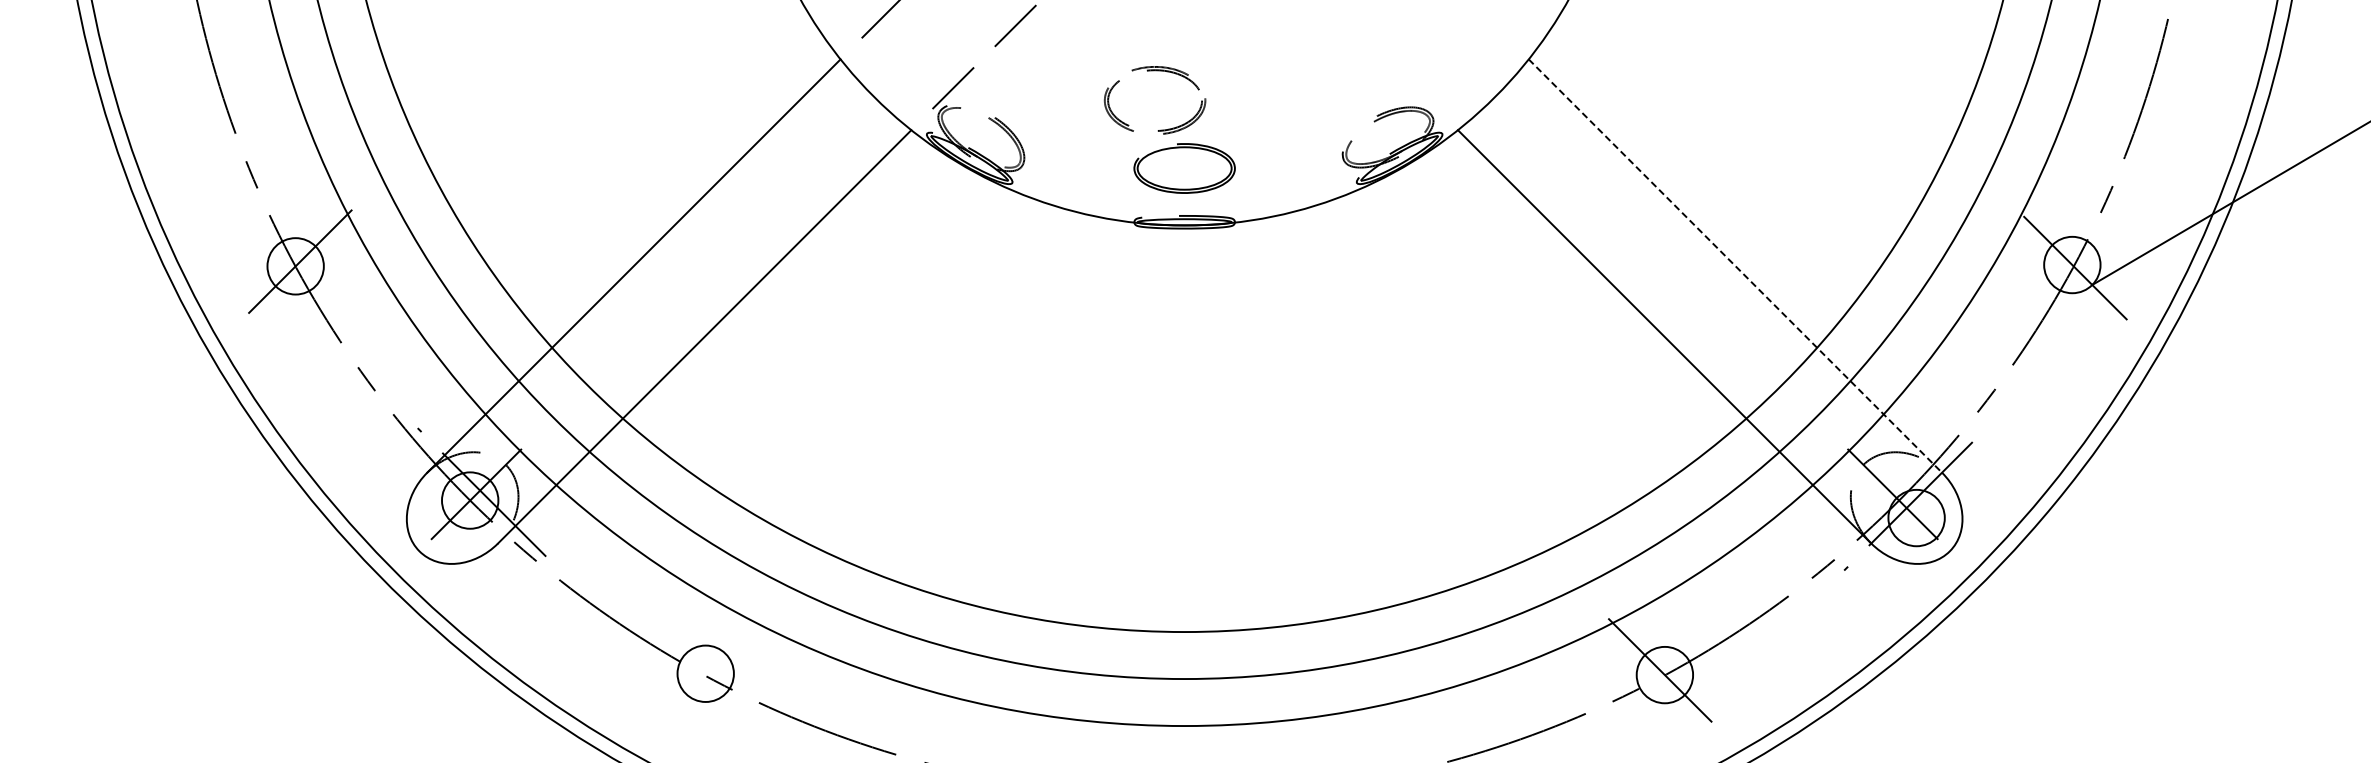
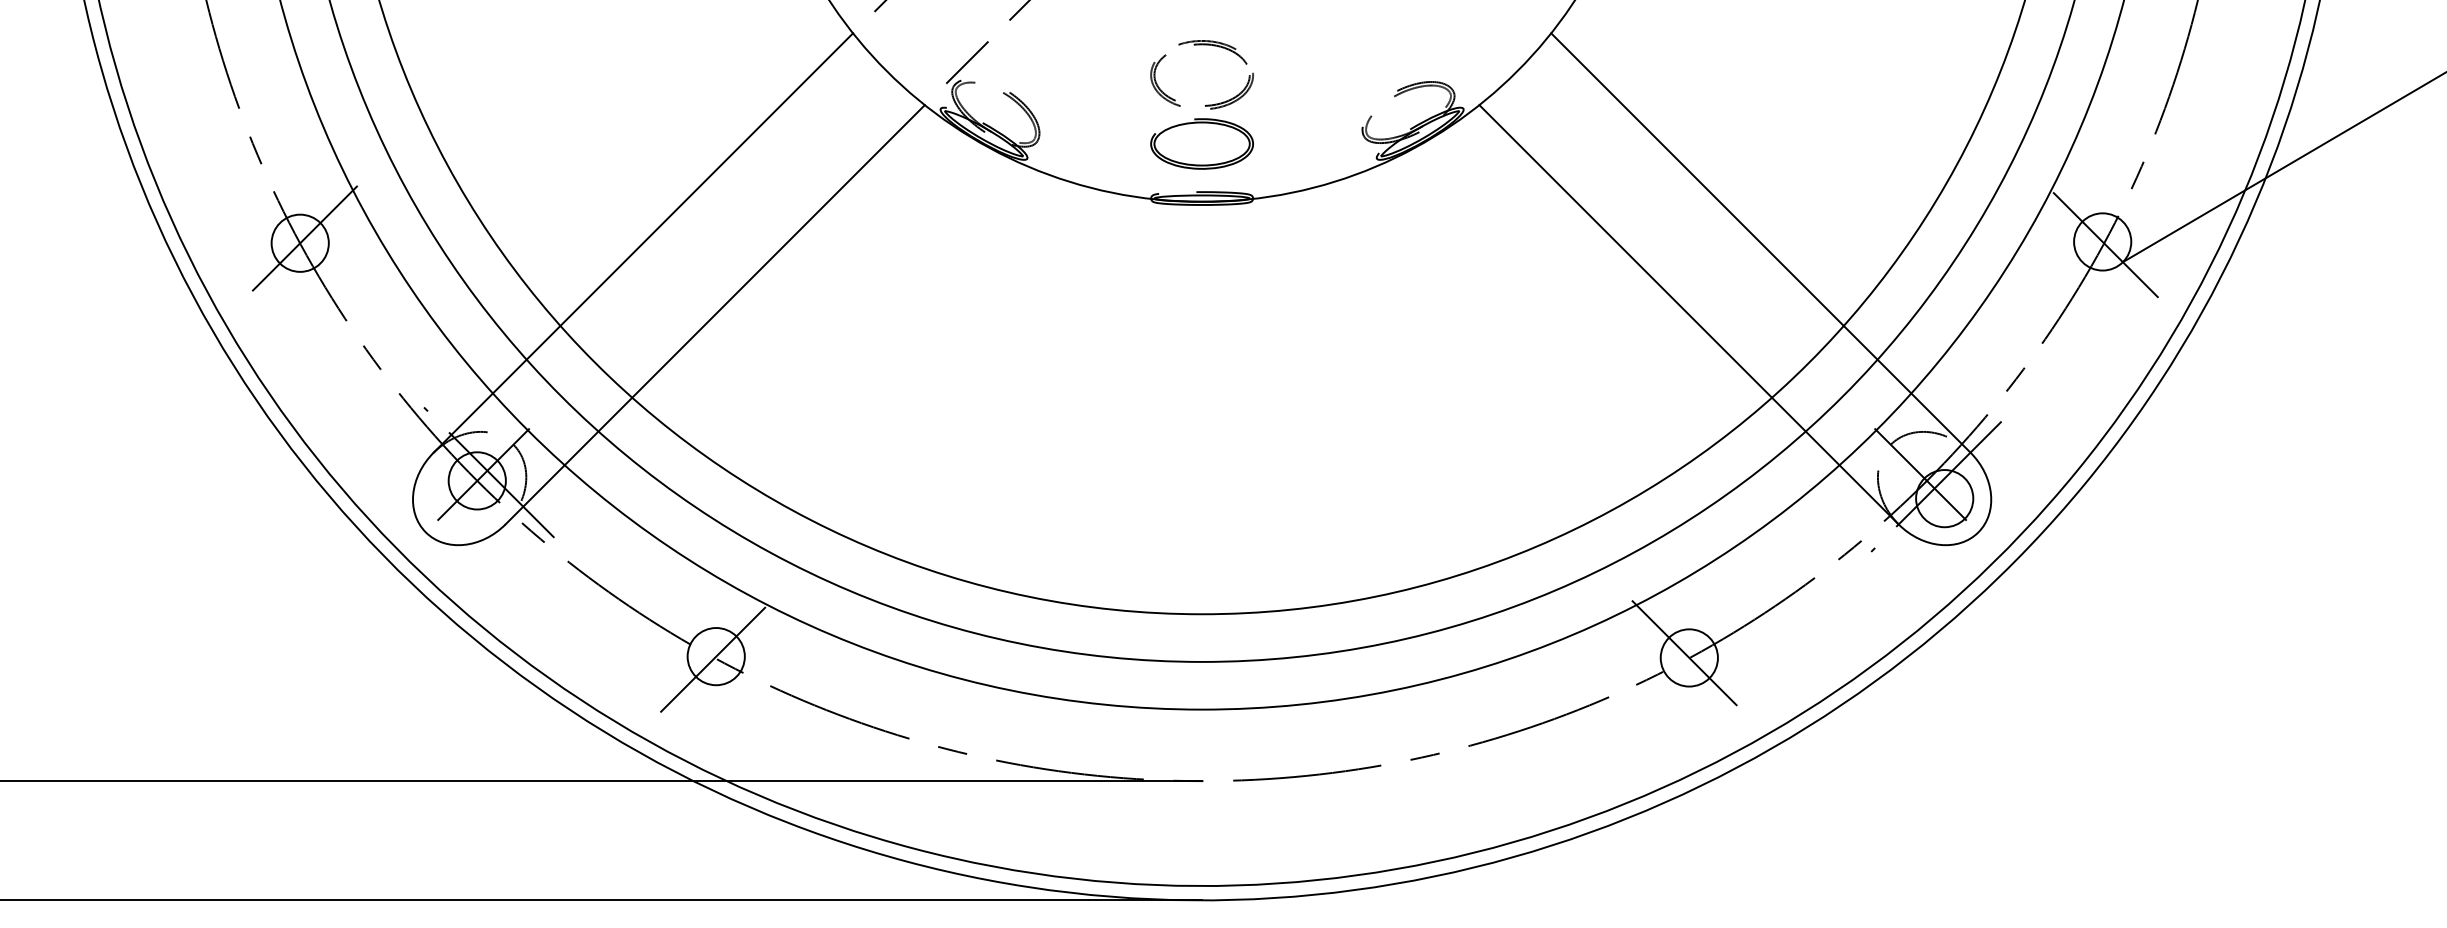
part: (1154, 71) -> (1201, 45), moved
line: (1736, 266) -> (1761, 243), dashed -> solid
line: (705, 673) -> (716, 656), added

